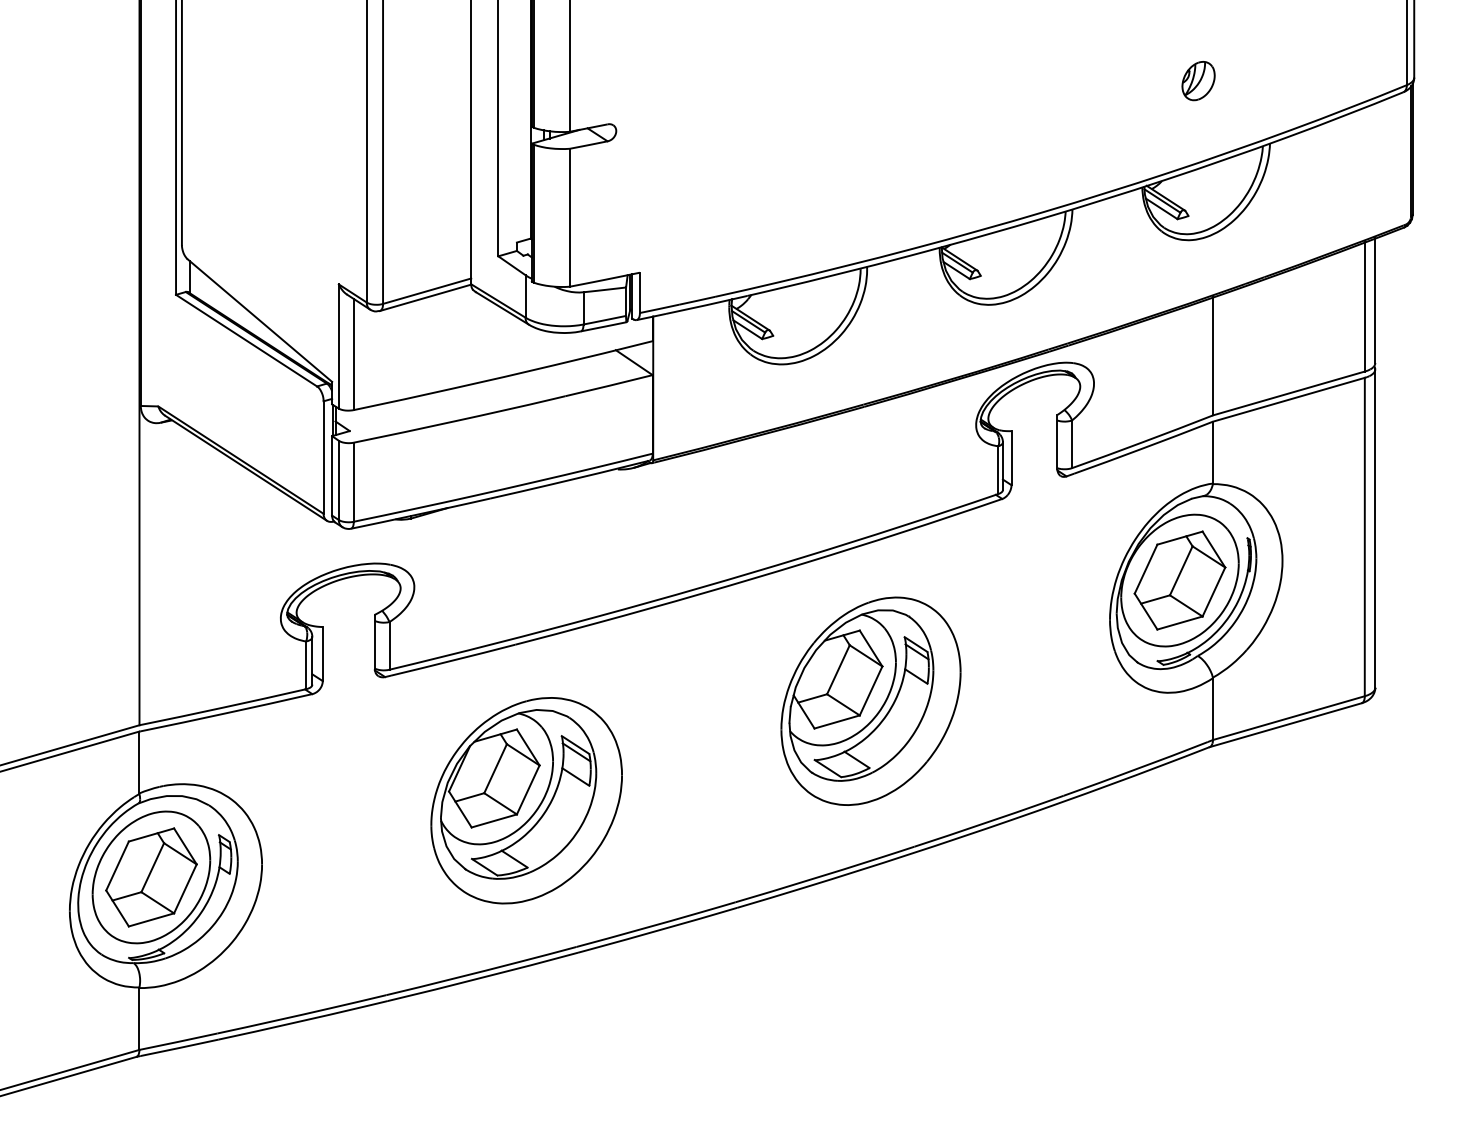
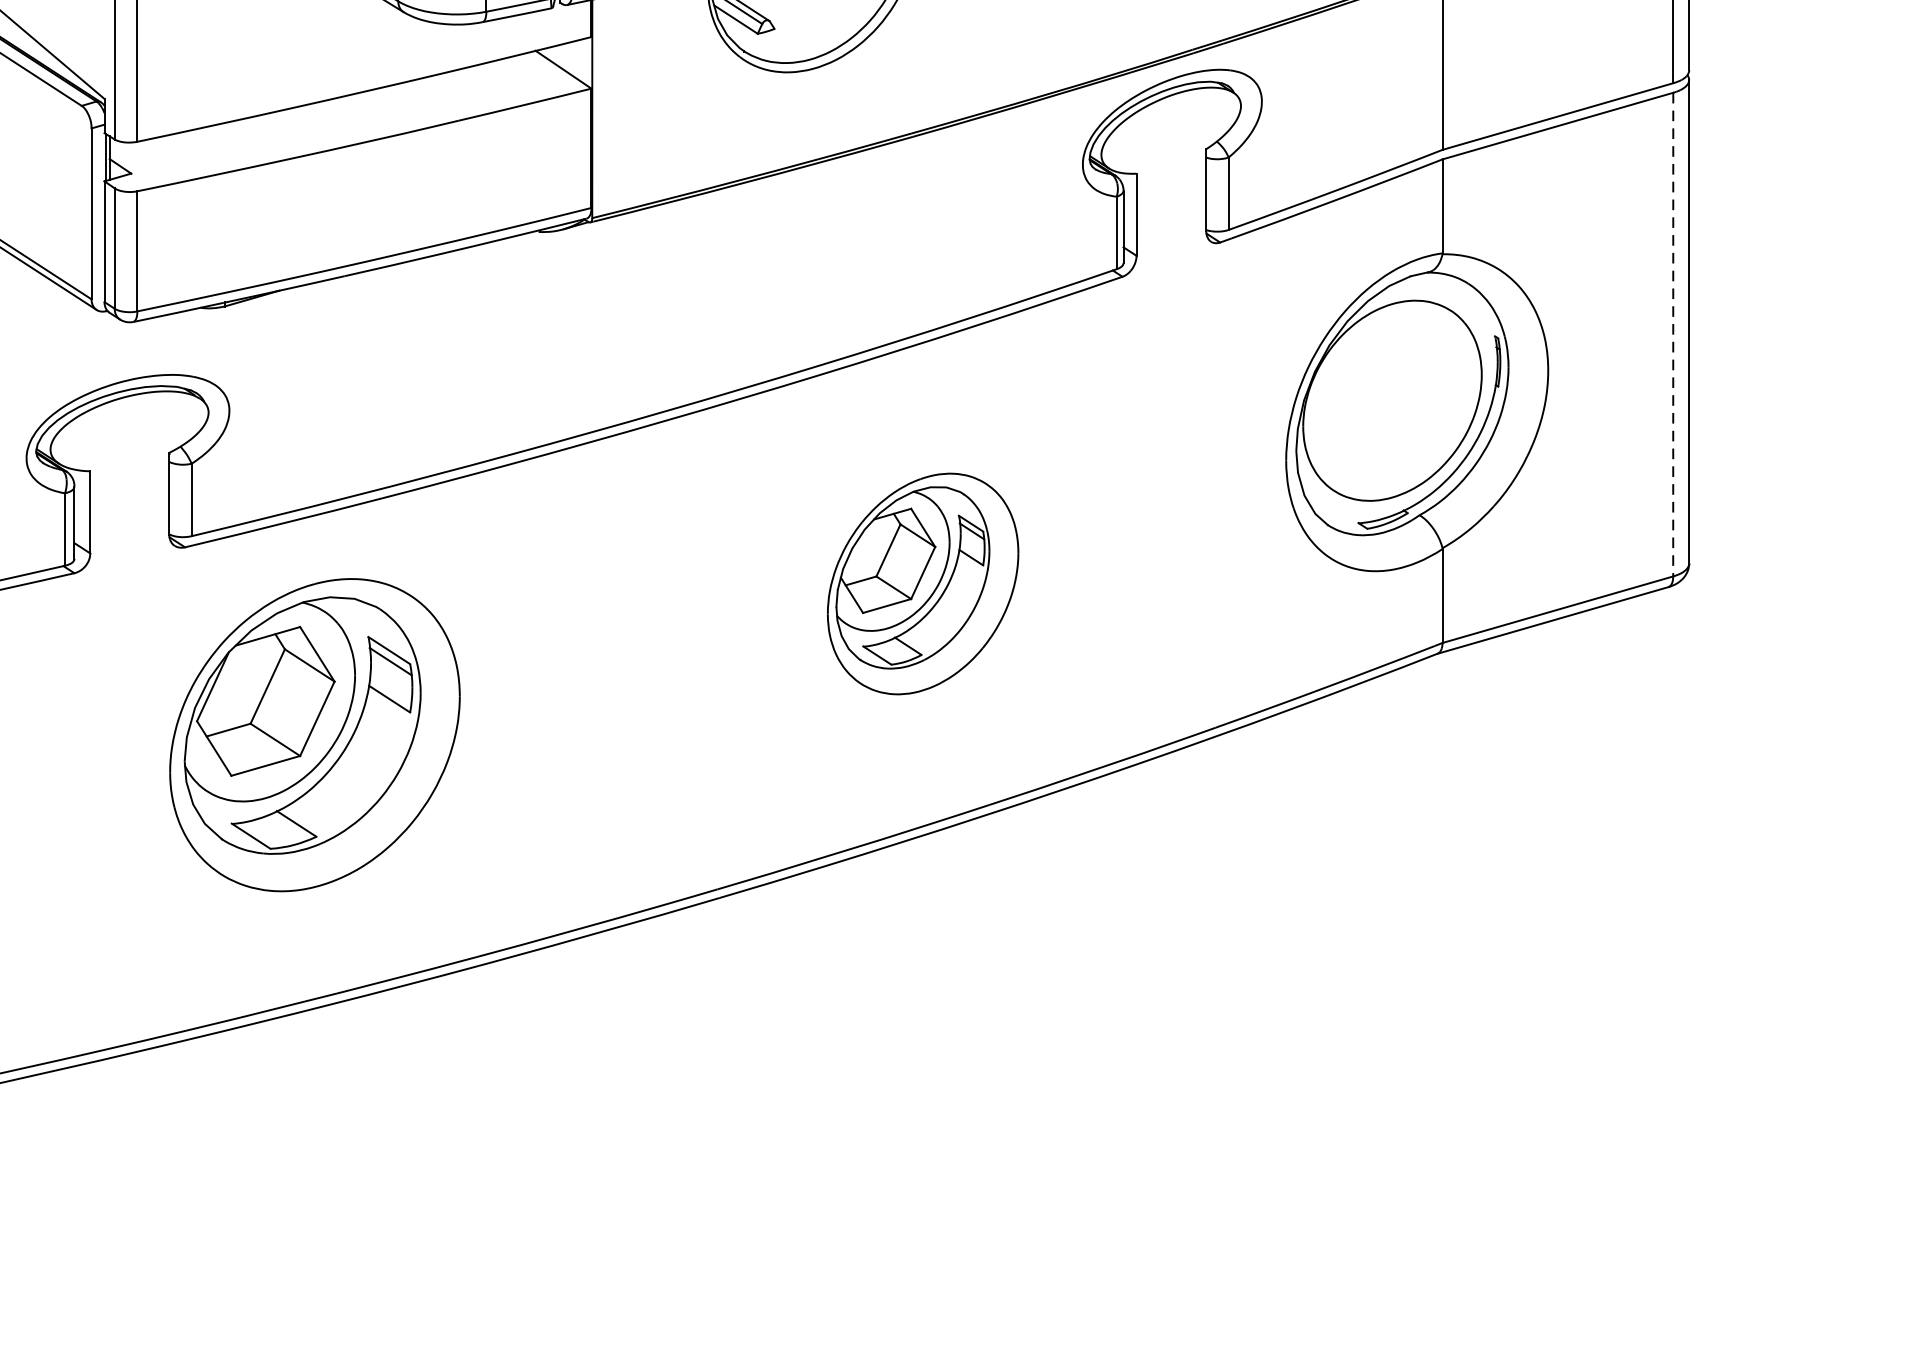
line: (1364, 537) -> (1672, 335), solid -> dashed
part: (1179, 580) -> (1391, 400), removed
part: (870, 700) -> (922, 582), size x0.7
part: (526, 800) -> (314, 734), moved

